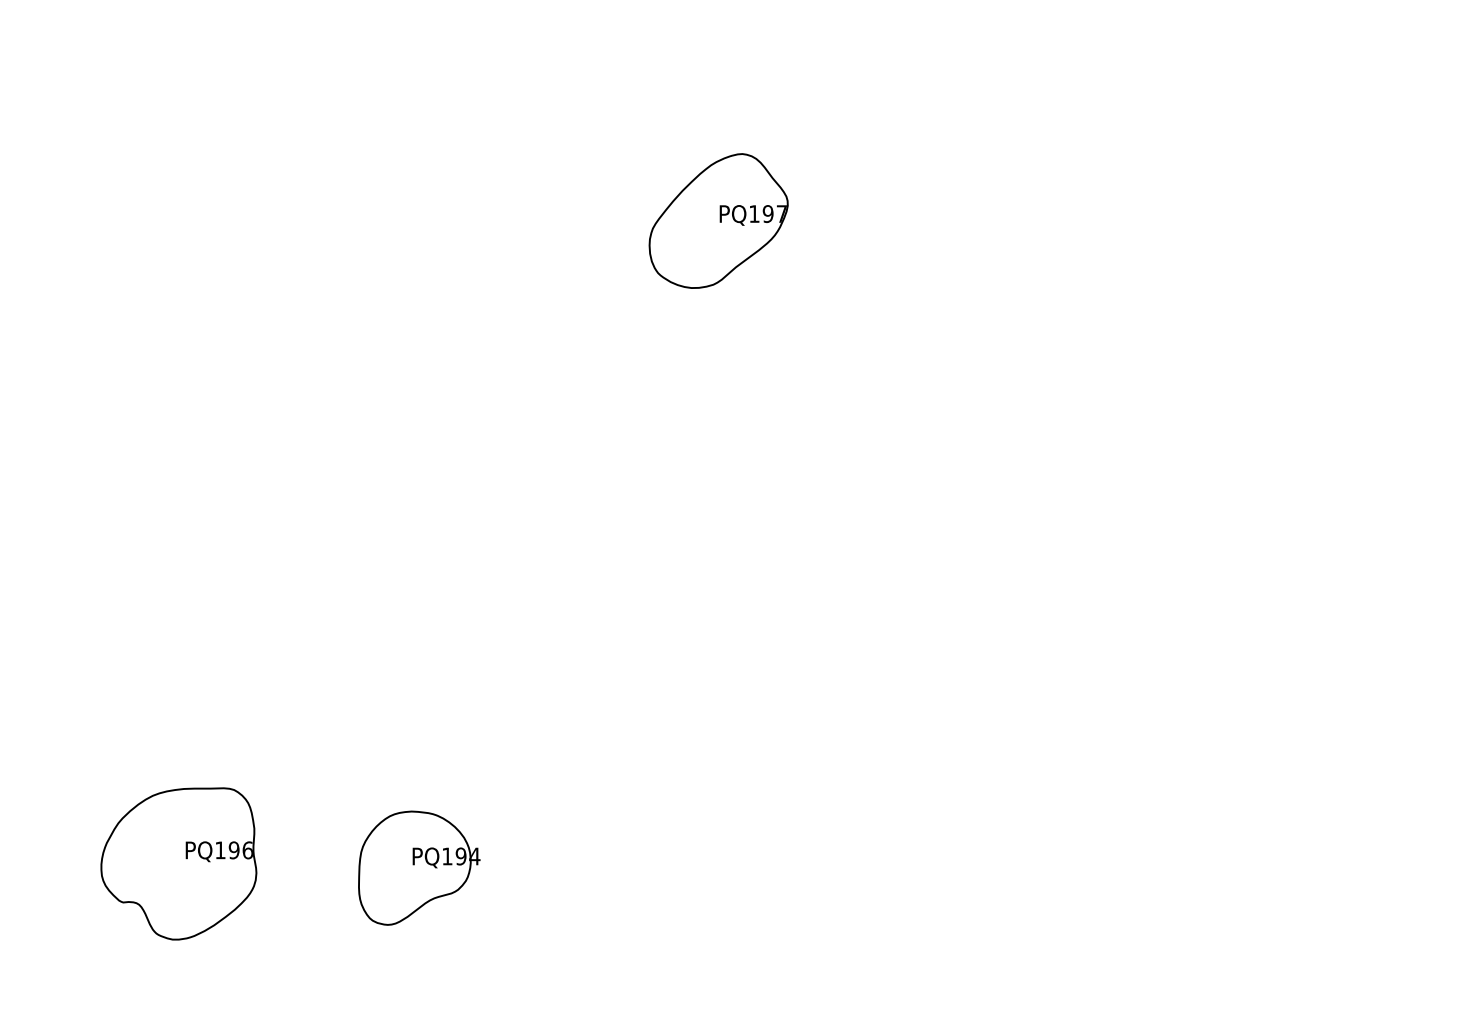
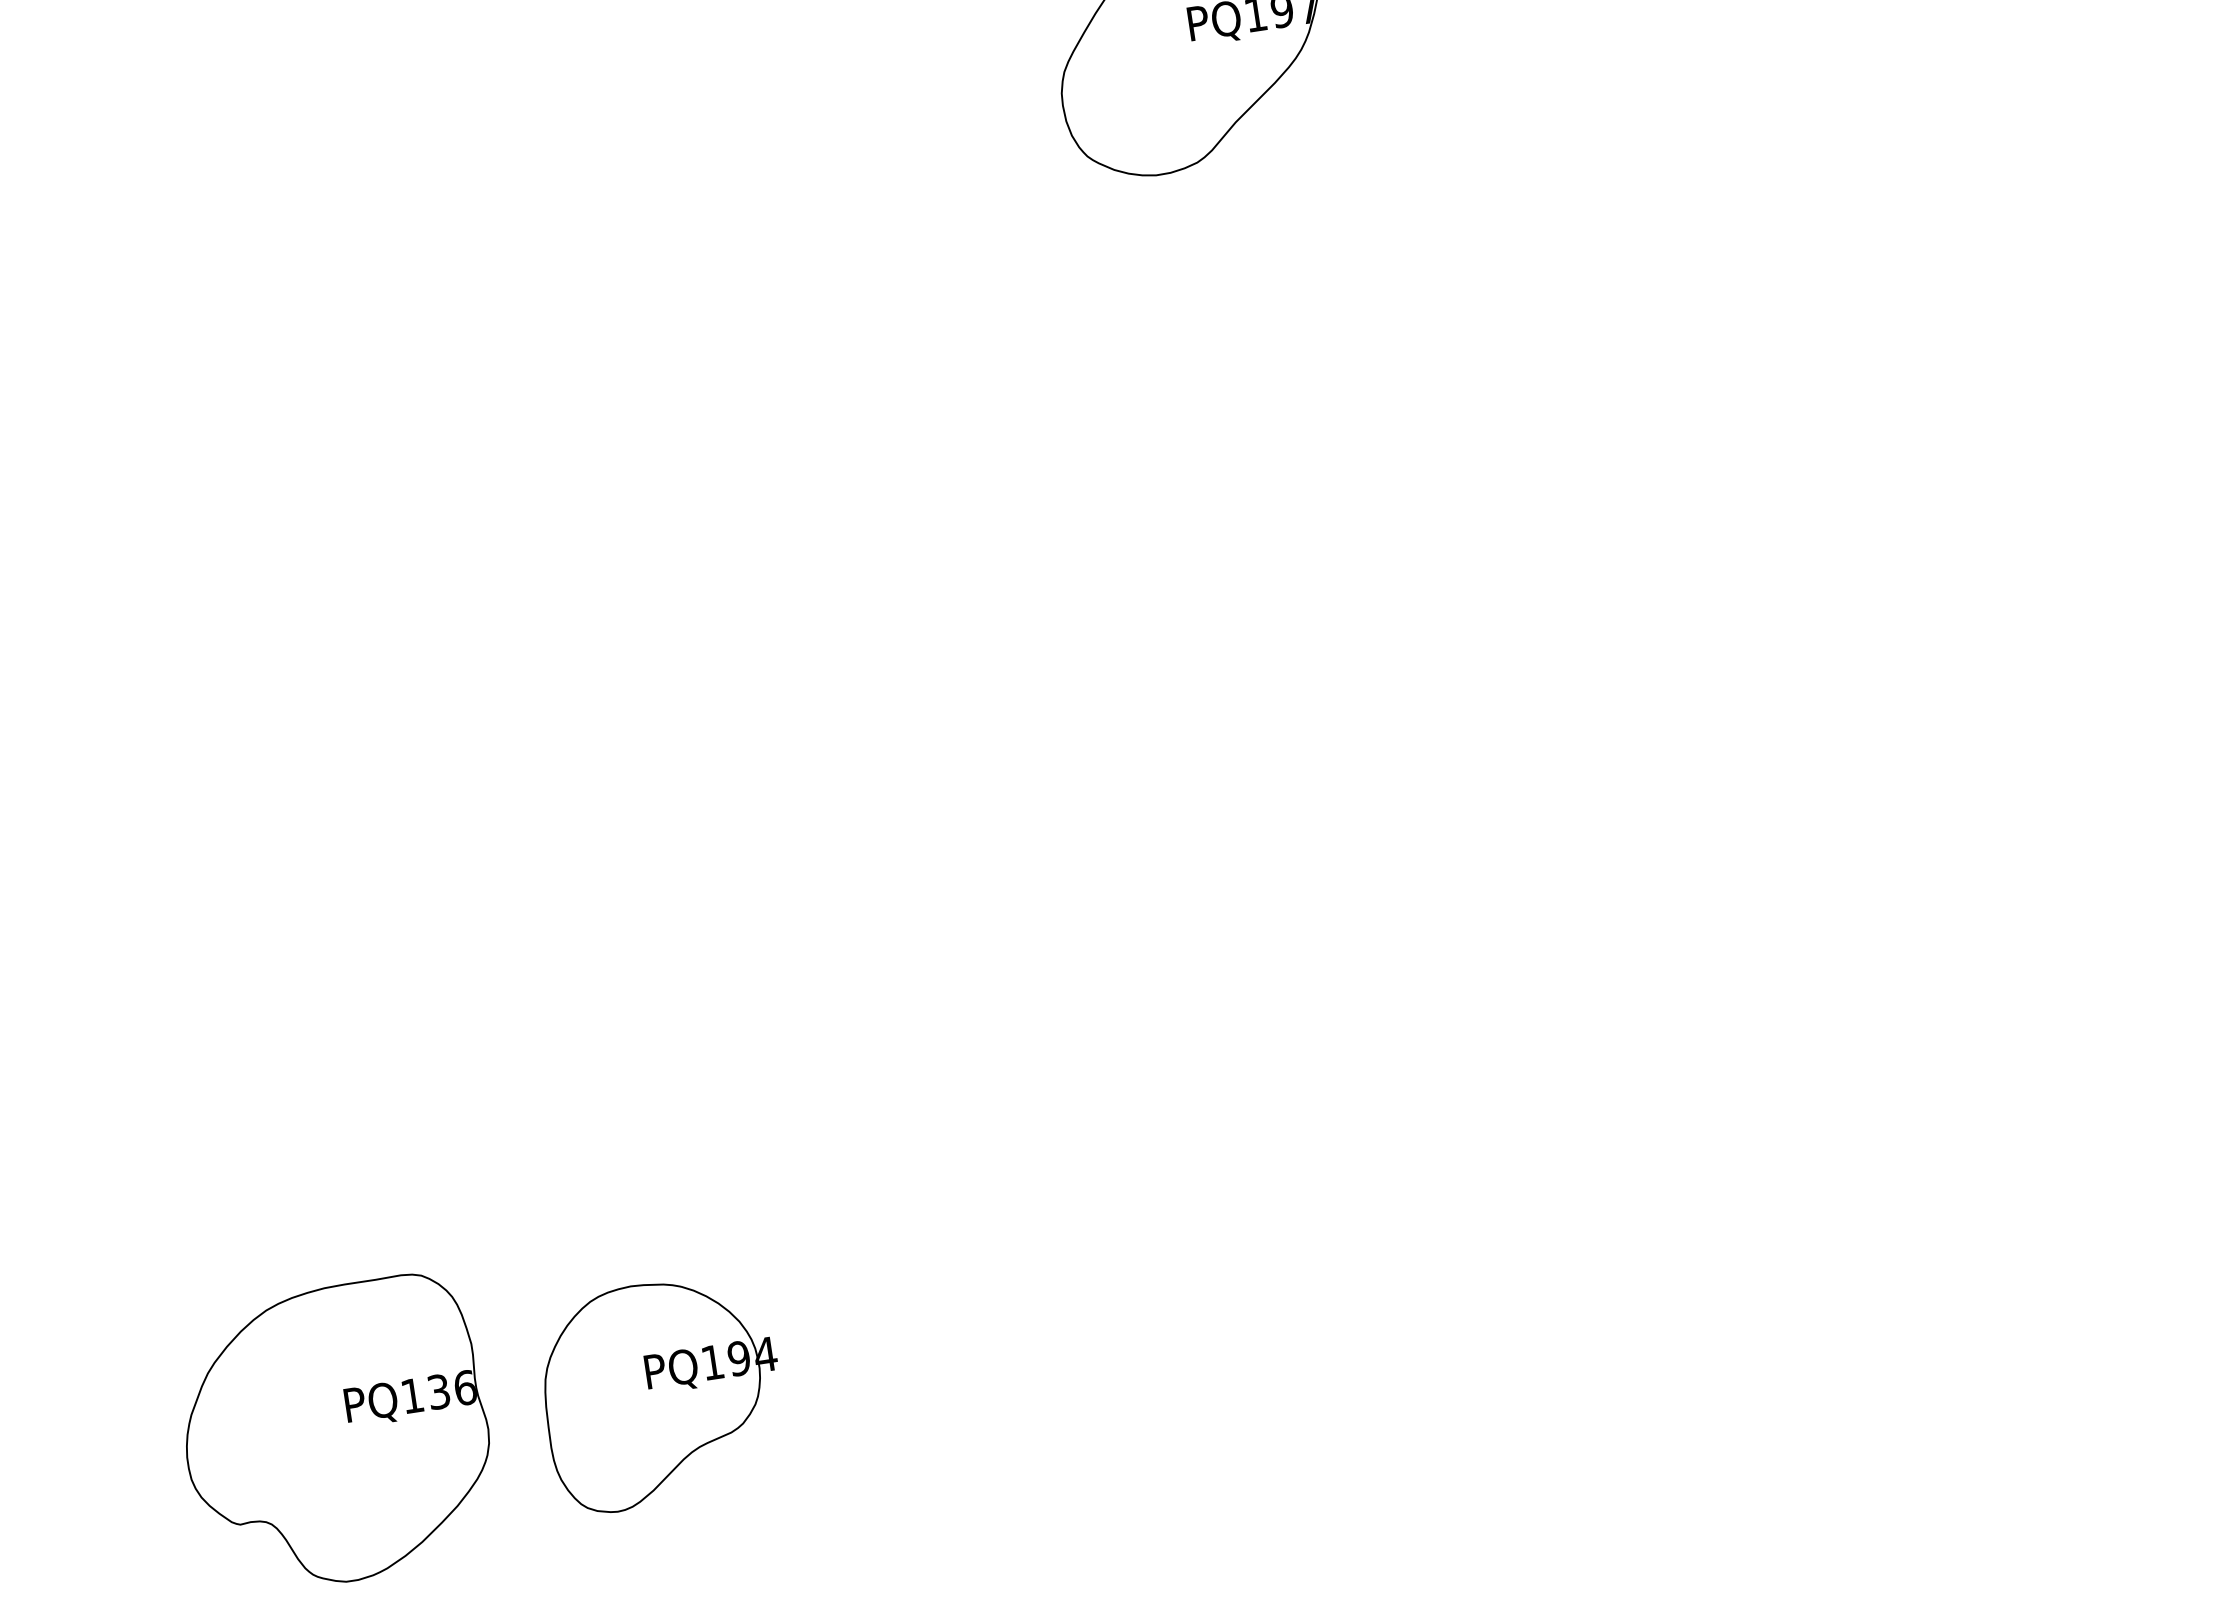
text: (233, 850) -> (437, 1392), PQ196 -> PQ136
part: (419, 867) -> (662, 1391), moved

